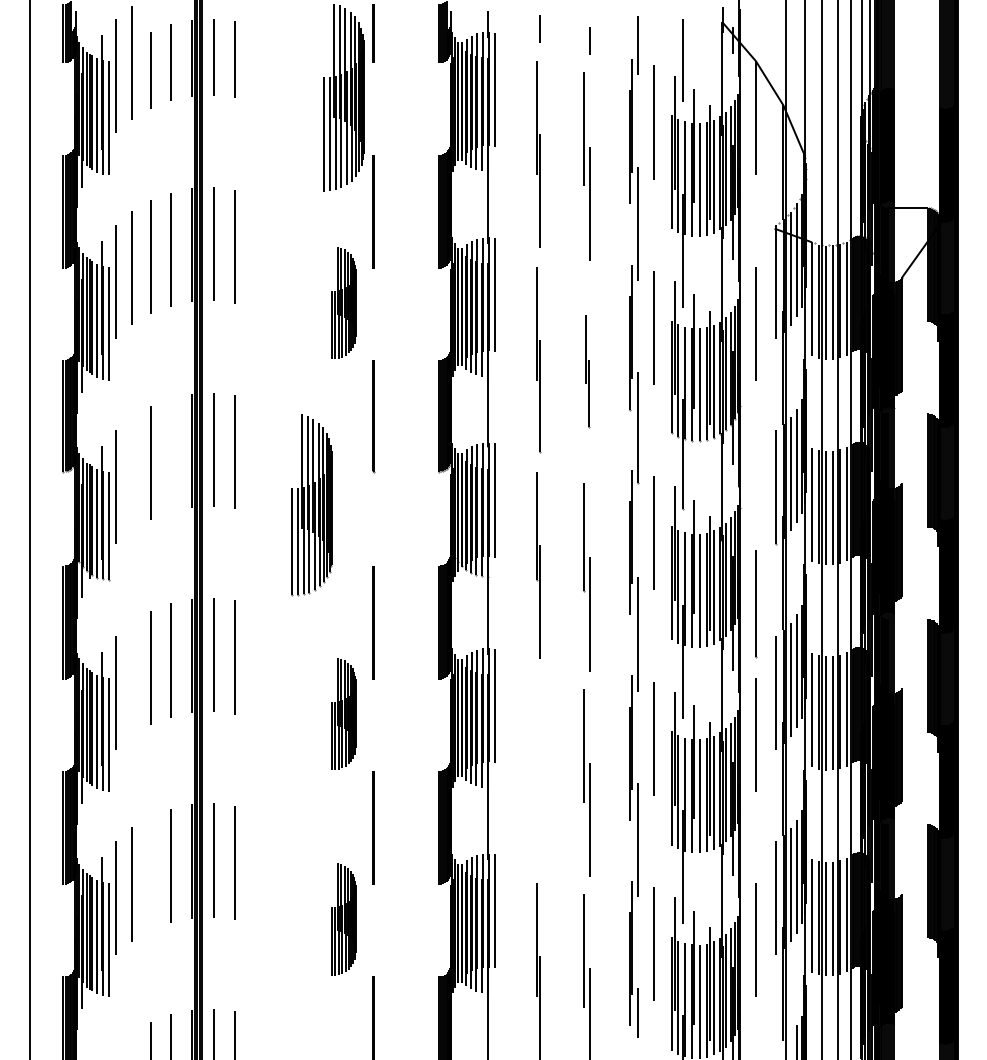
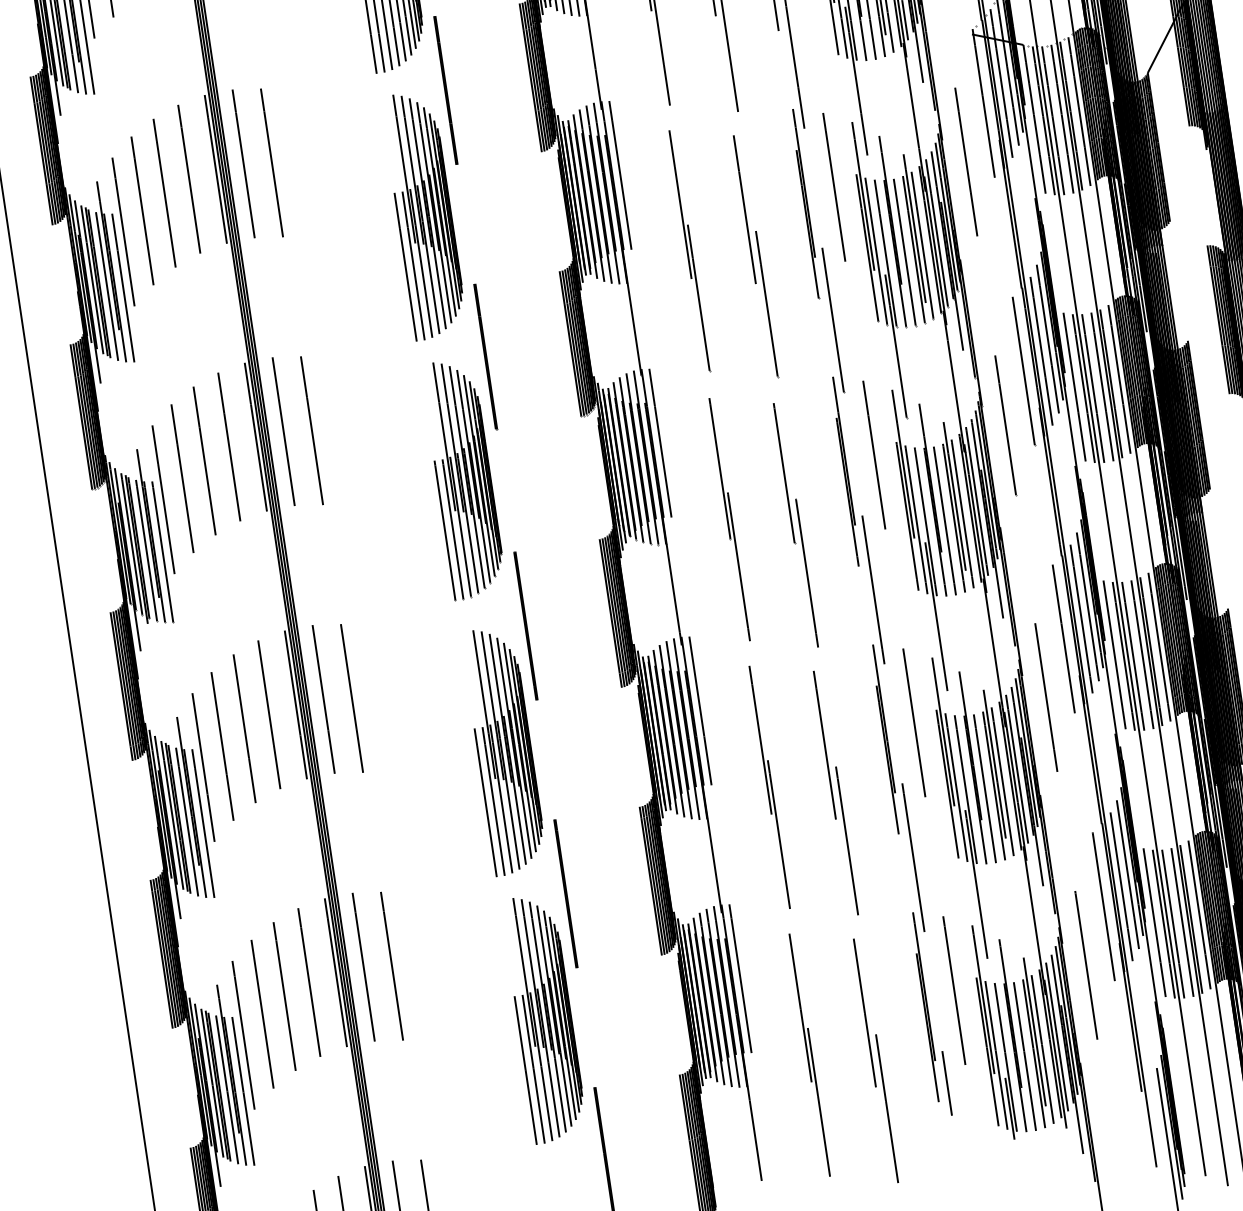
part: (343, 302) -> (424, 214), size x1.67
part: (587, 371) -> (755, 257), size x1.67
line: (170, 454) -> (228, 446), added
line: (131, 473) -> (181, 478), added
part: (311, 505) -> (463, 479), moved
line: (756, 604) -> (1006, 426), moved
line: (131, 678) -> (221, 746), added
part: (343, 713) -> (504, 750), size x1.67
part: (538, 771) -> (769, 787), added
line: (150, 873) -> (284, 996), added
part: (343, 918) -> (544, 1017), size x1.67

